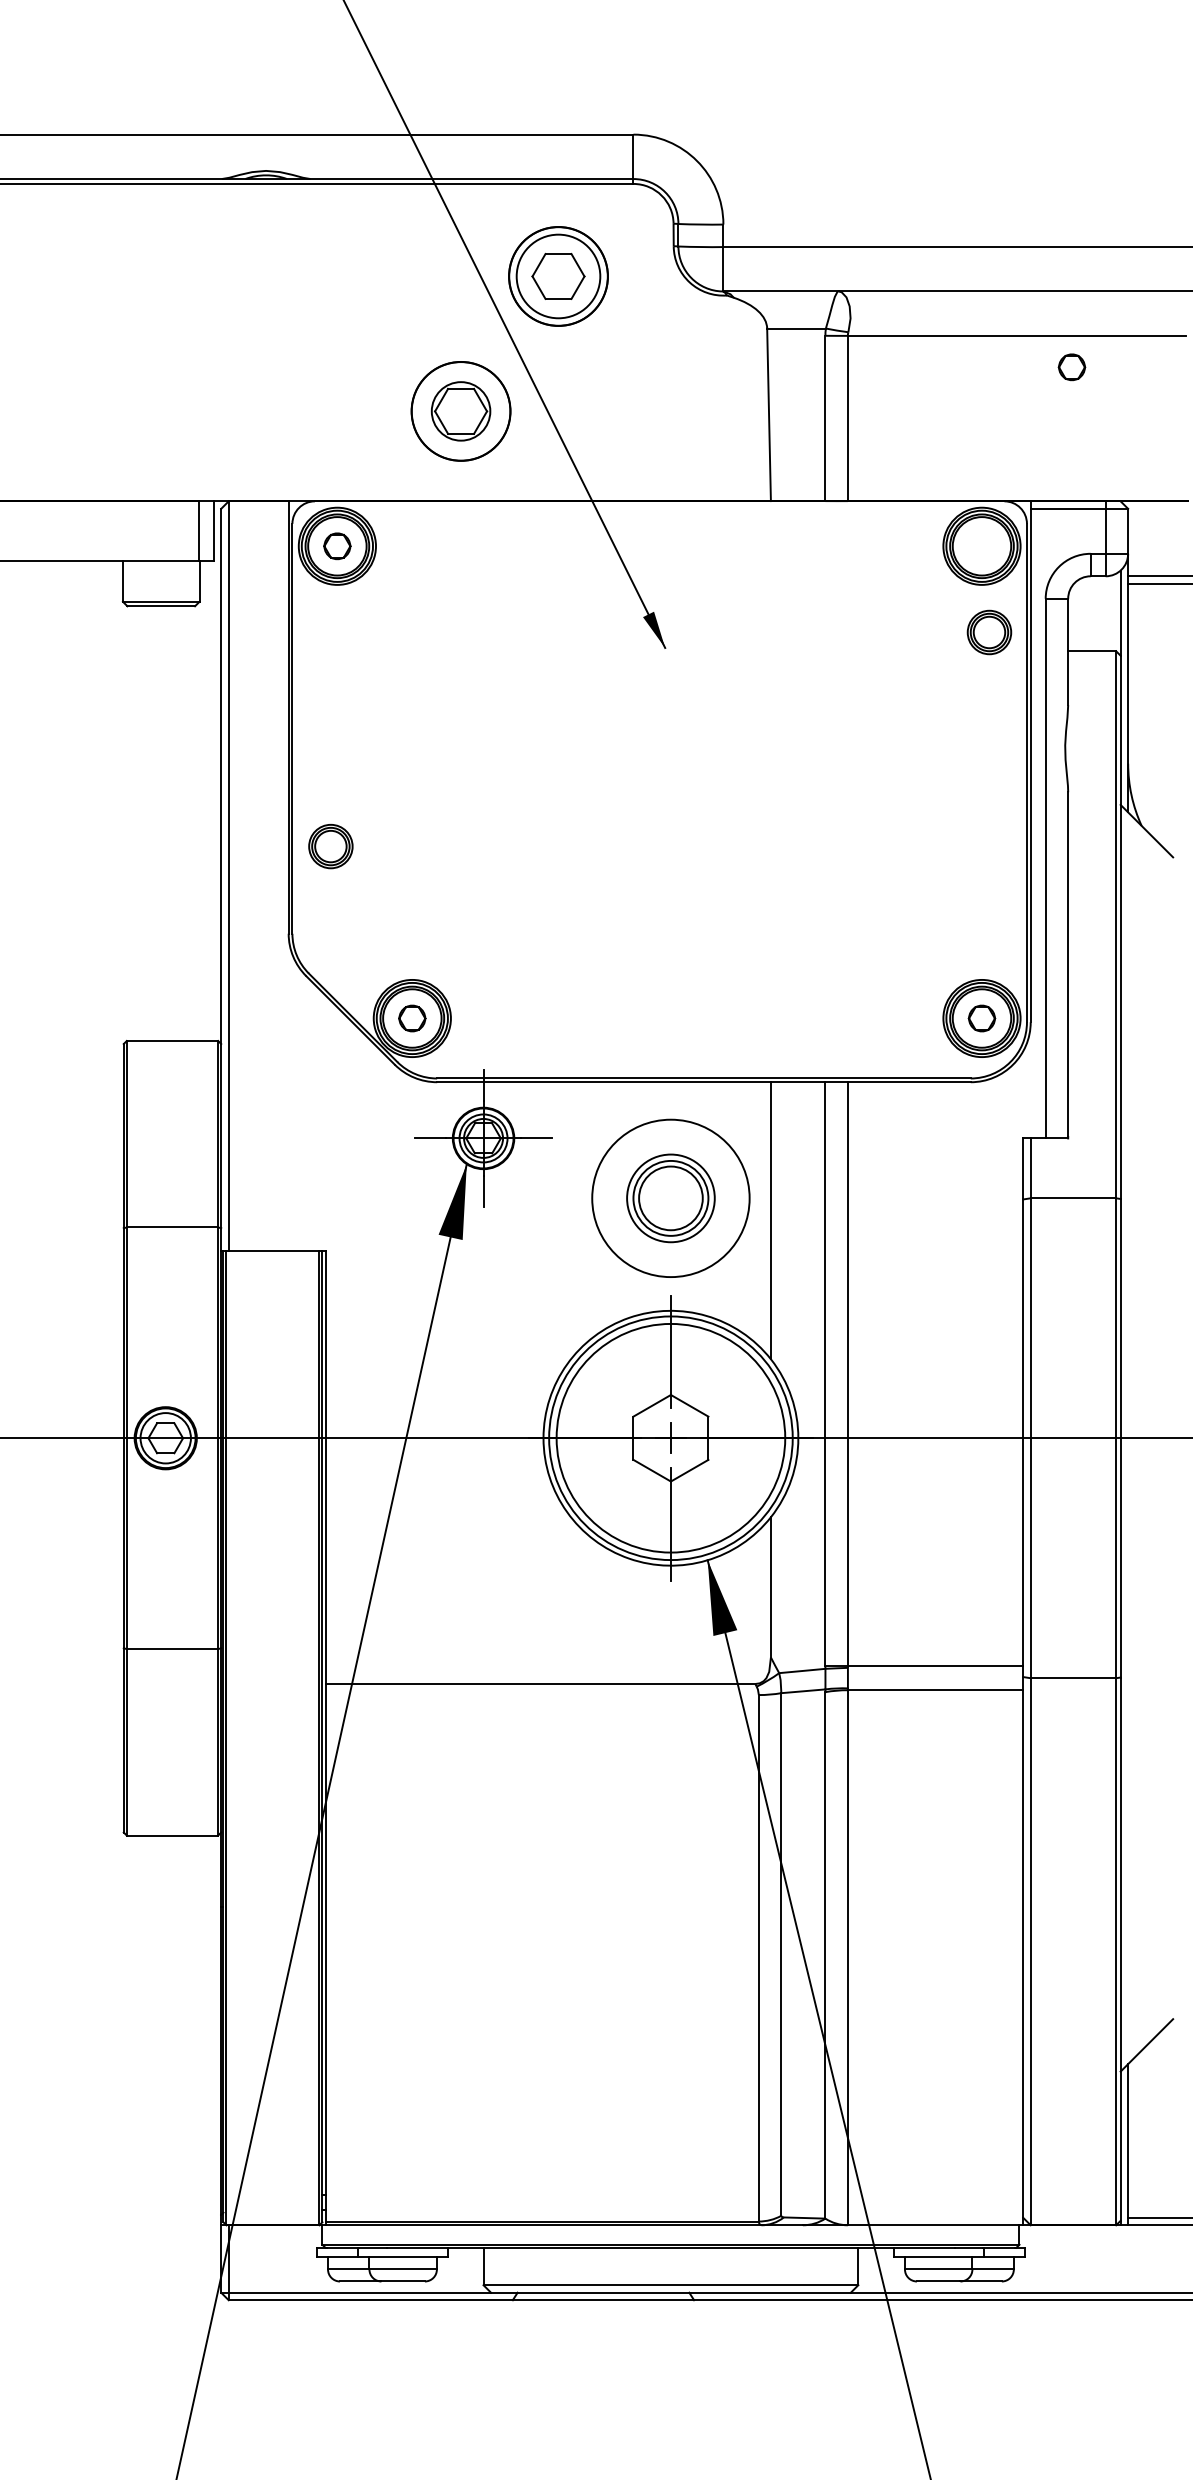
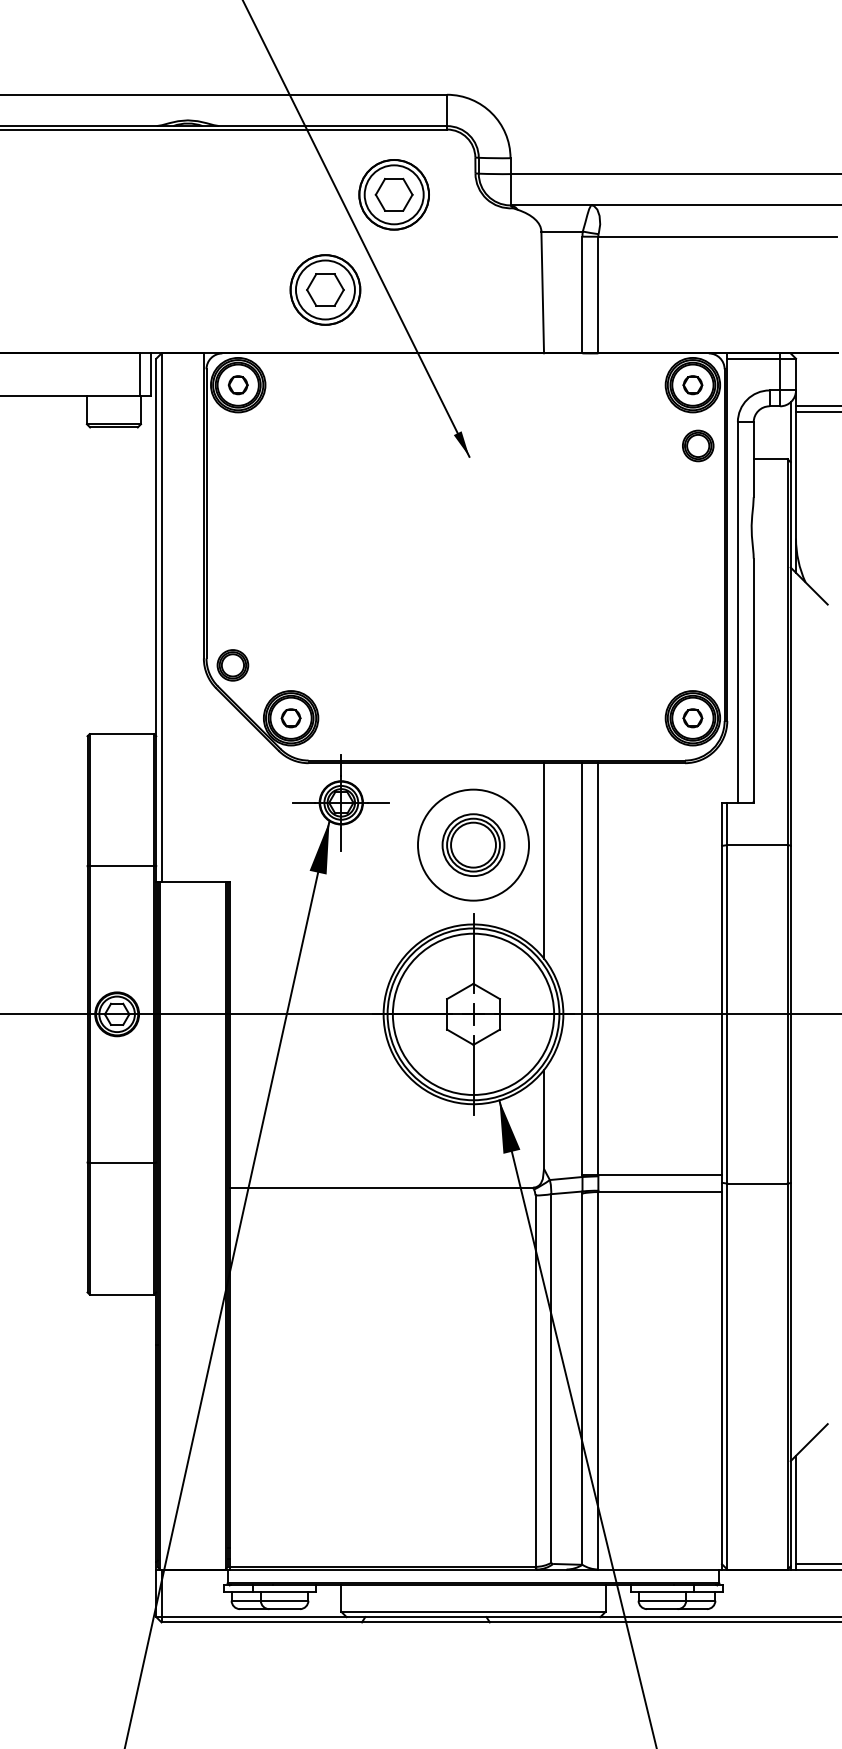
part: (1071, 367) -> (692, 385), moved
circle: (460, 411) -> (325, 290), size x1.43
part: (330, 846) -> (232, 665), moved

